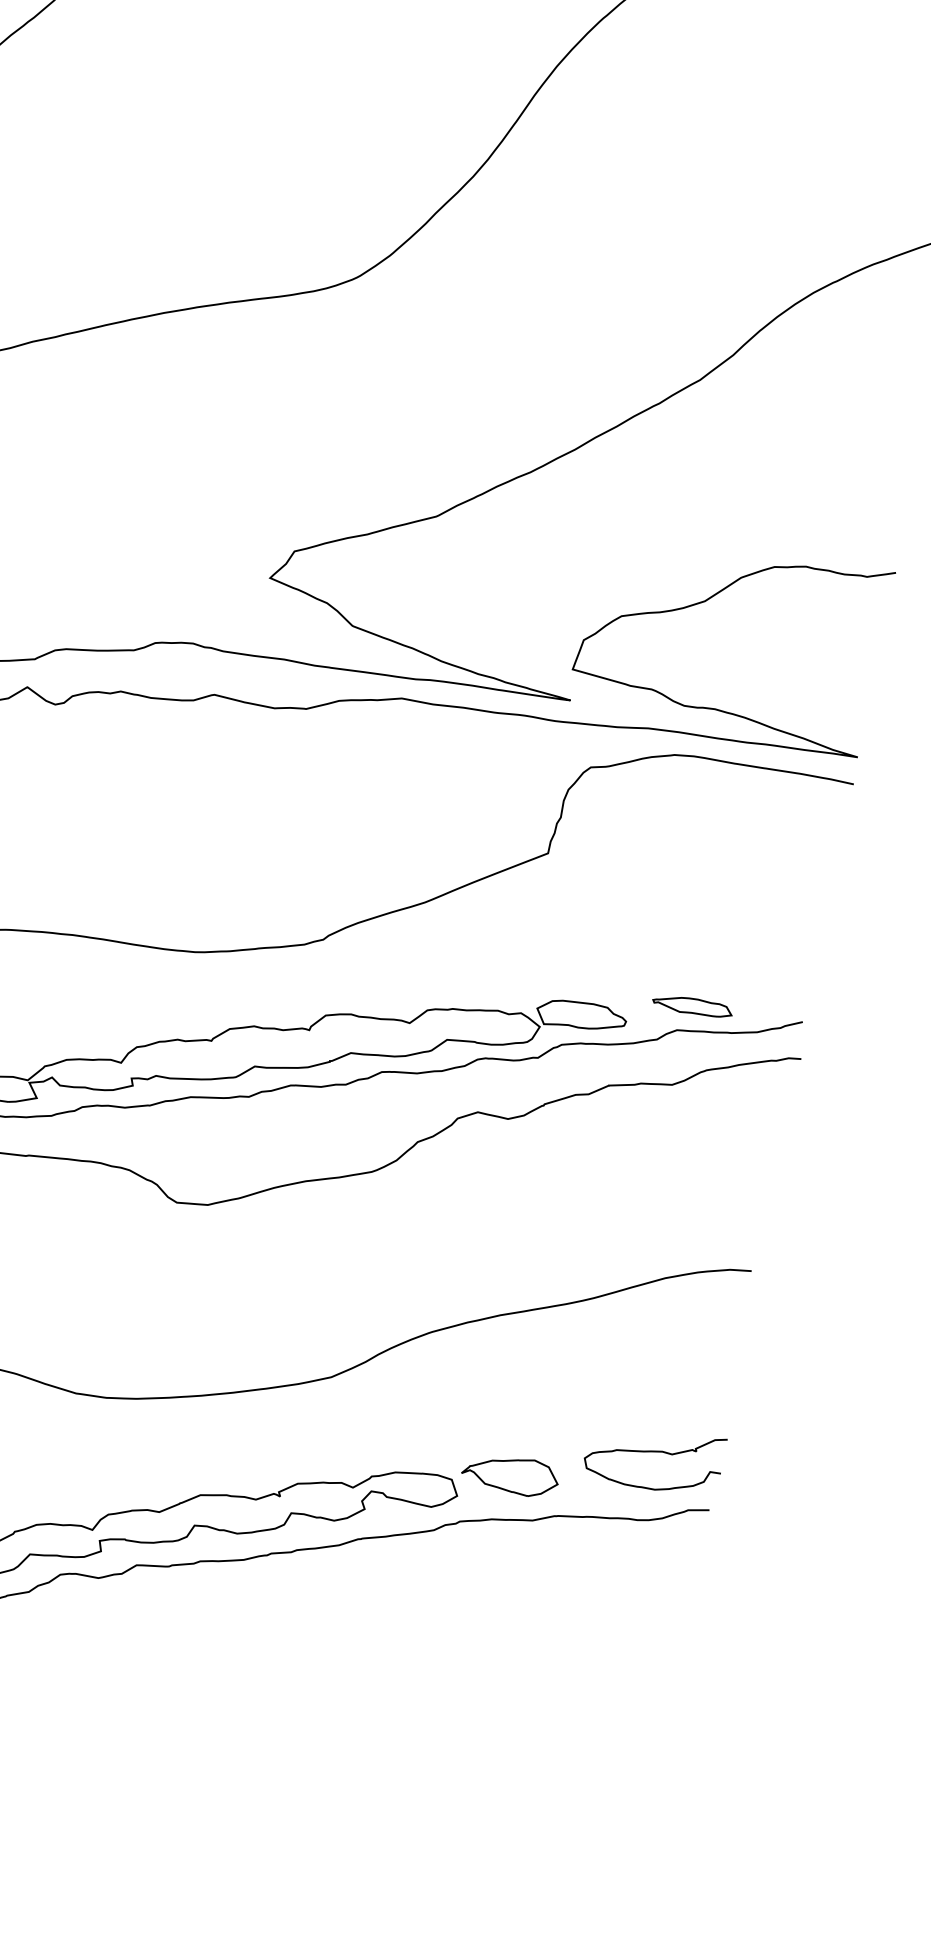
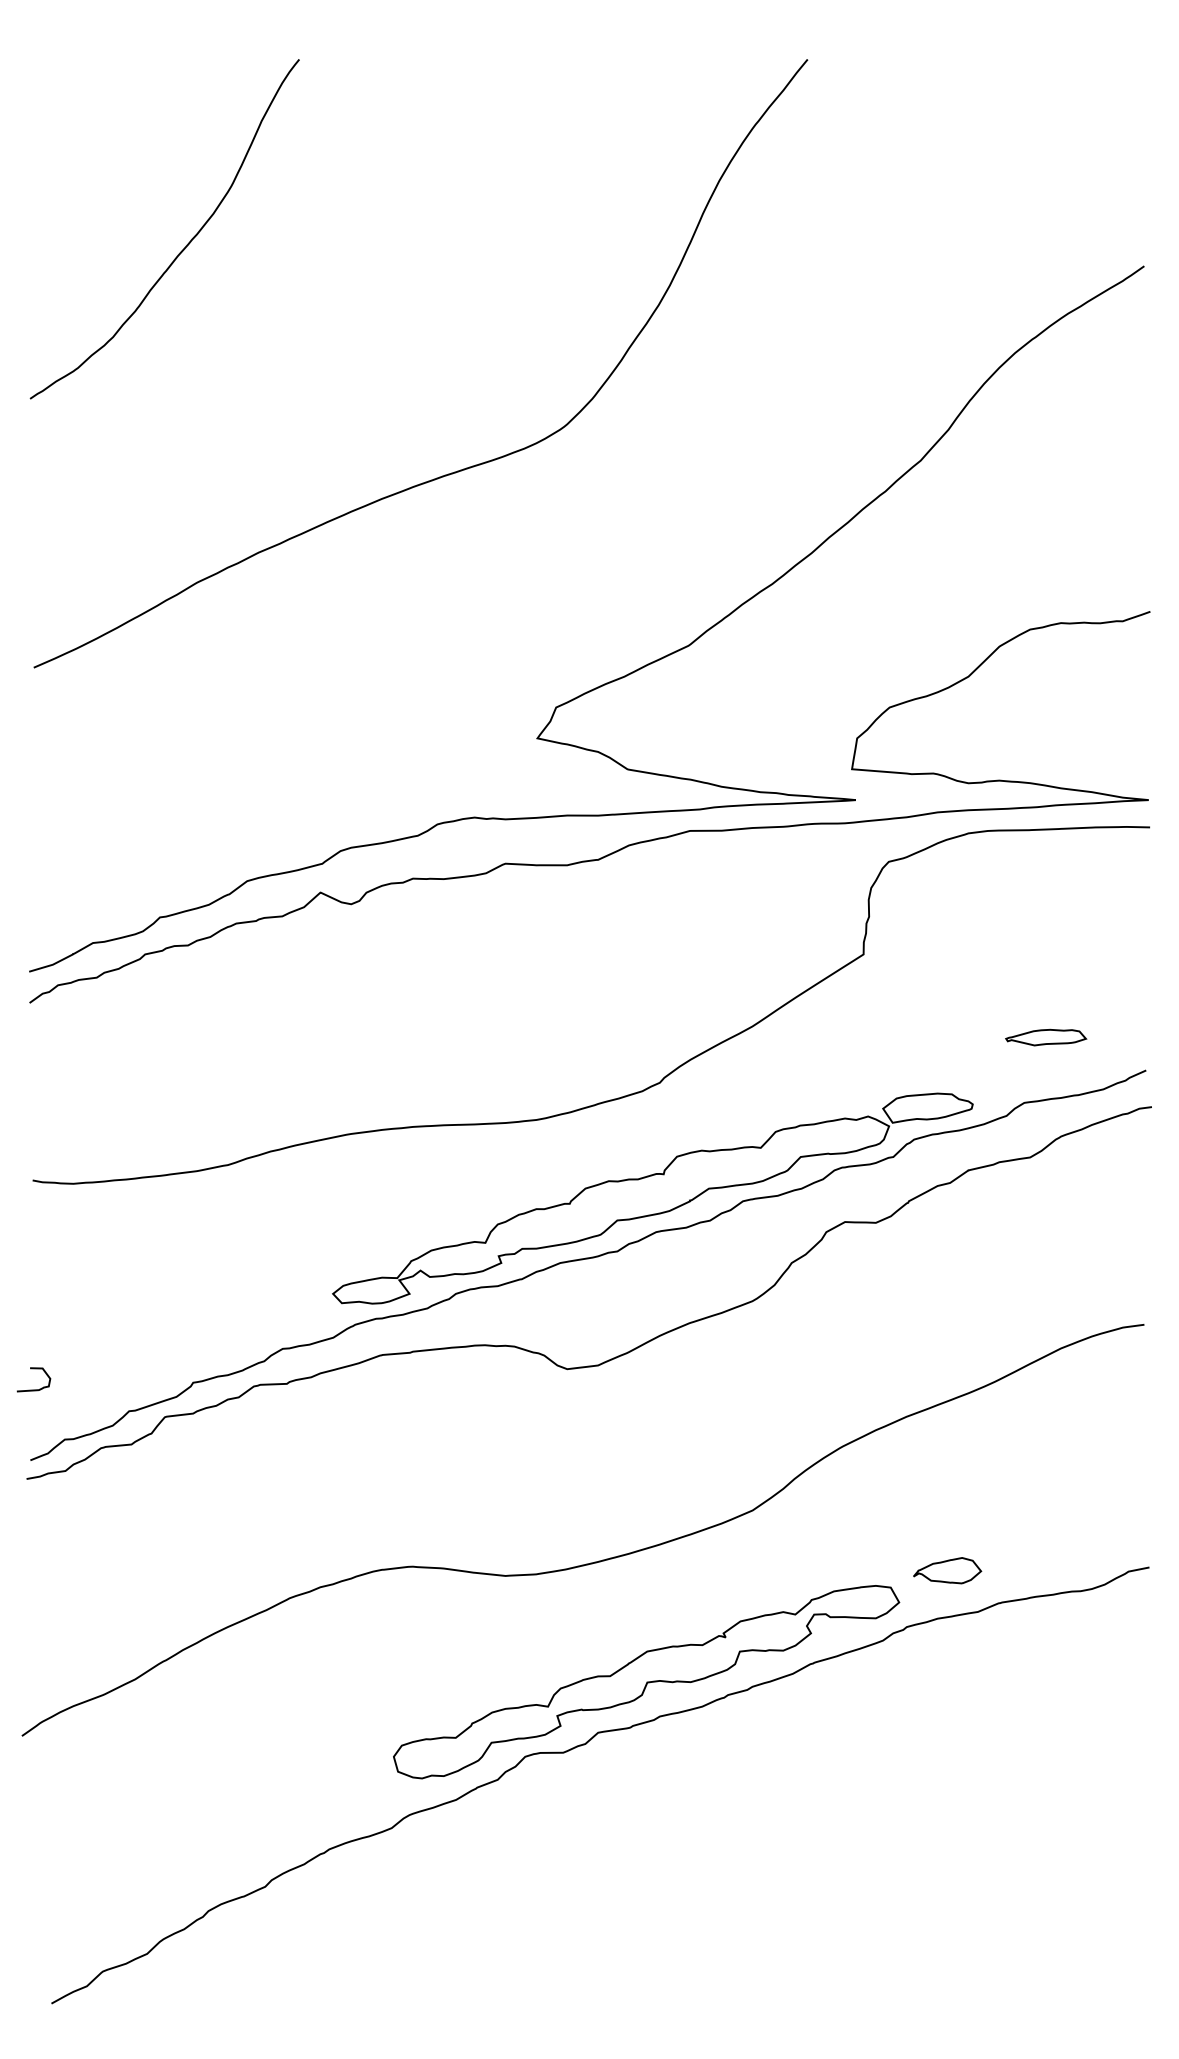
part: (693, 1006) -> (1046, 1037), moved
curve: (654, 1452) -> (1084, 1521), removed
part: (510, 1473) -> (947, 1570), size x0.7

